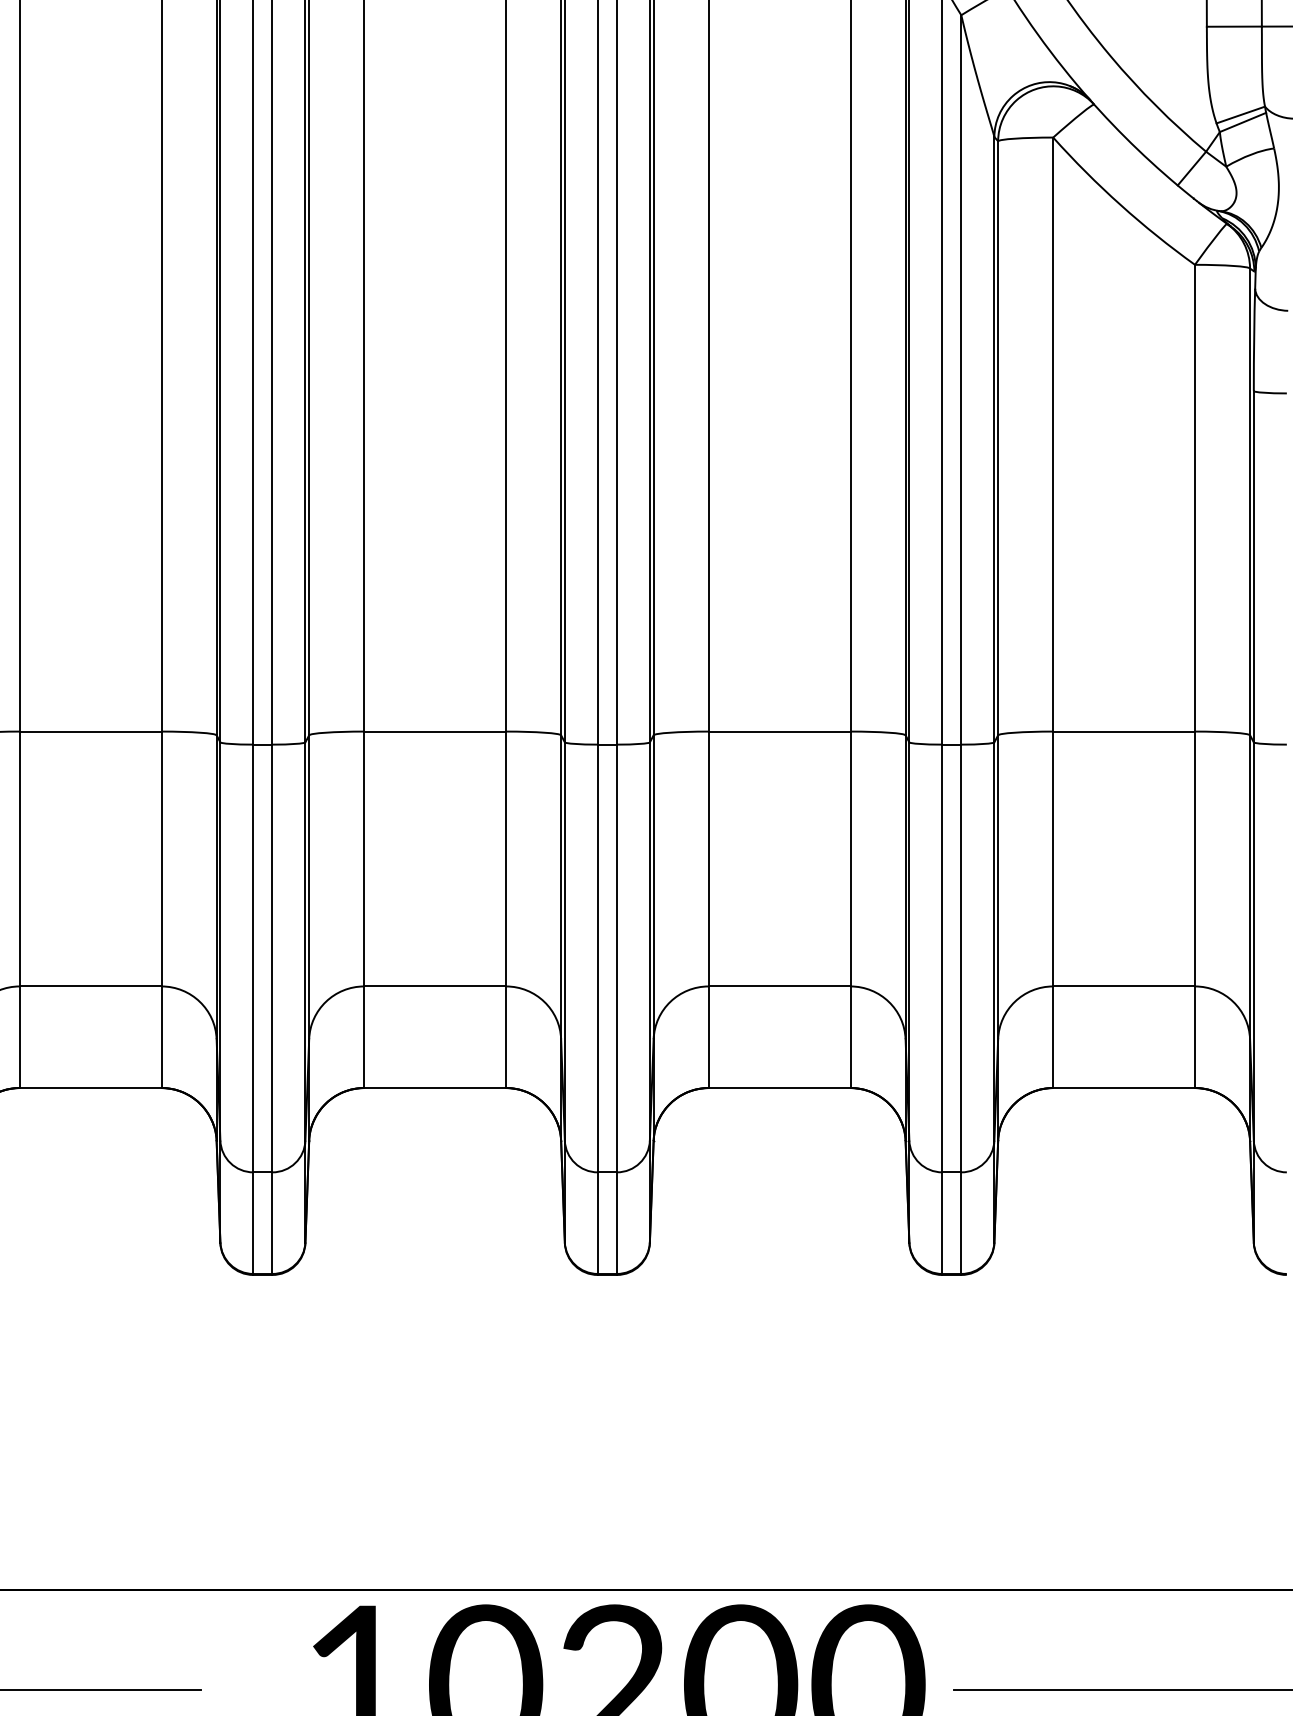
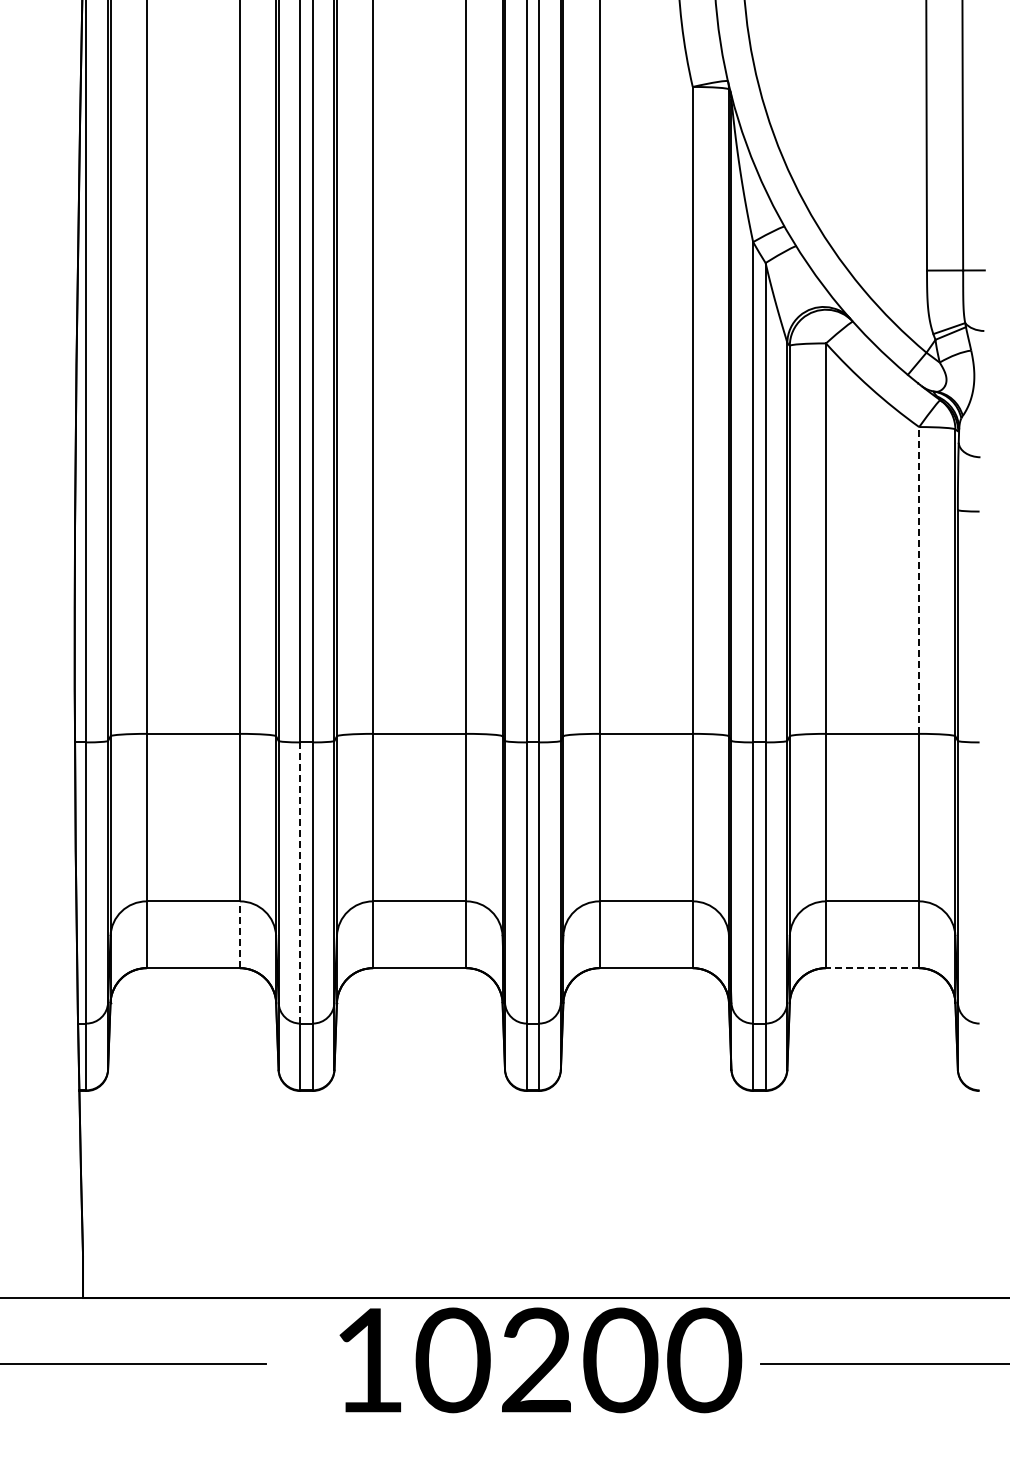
line: (1195, 496) -> (919, 579), solid -> dashed
line: (253, 959) -> (300, 883), solid -> dashed
line: (160, 1036) -> (239, 934), solid -> dashed
line: (1123, 1088) -> (872, 968), solid -> dashed

